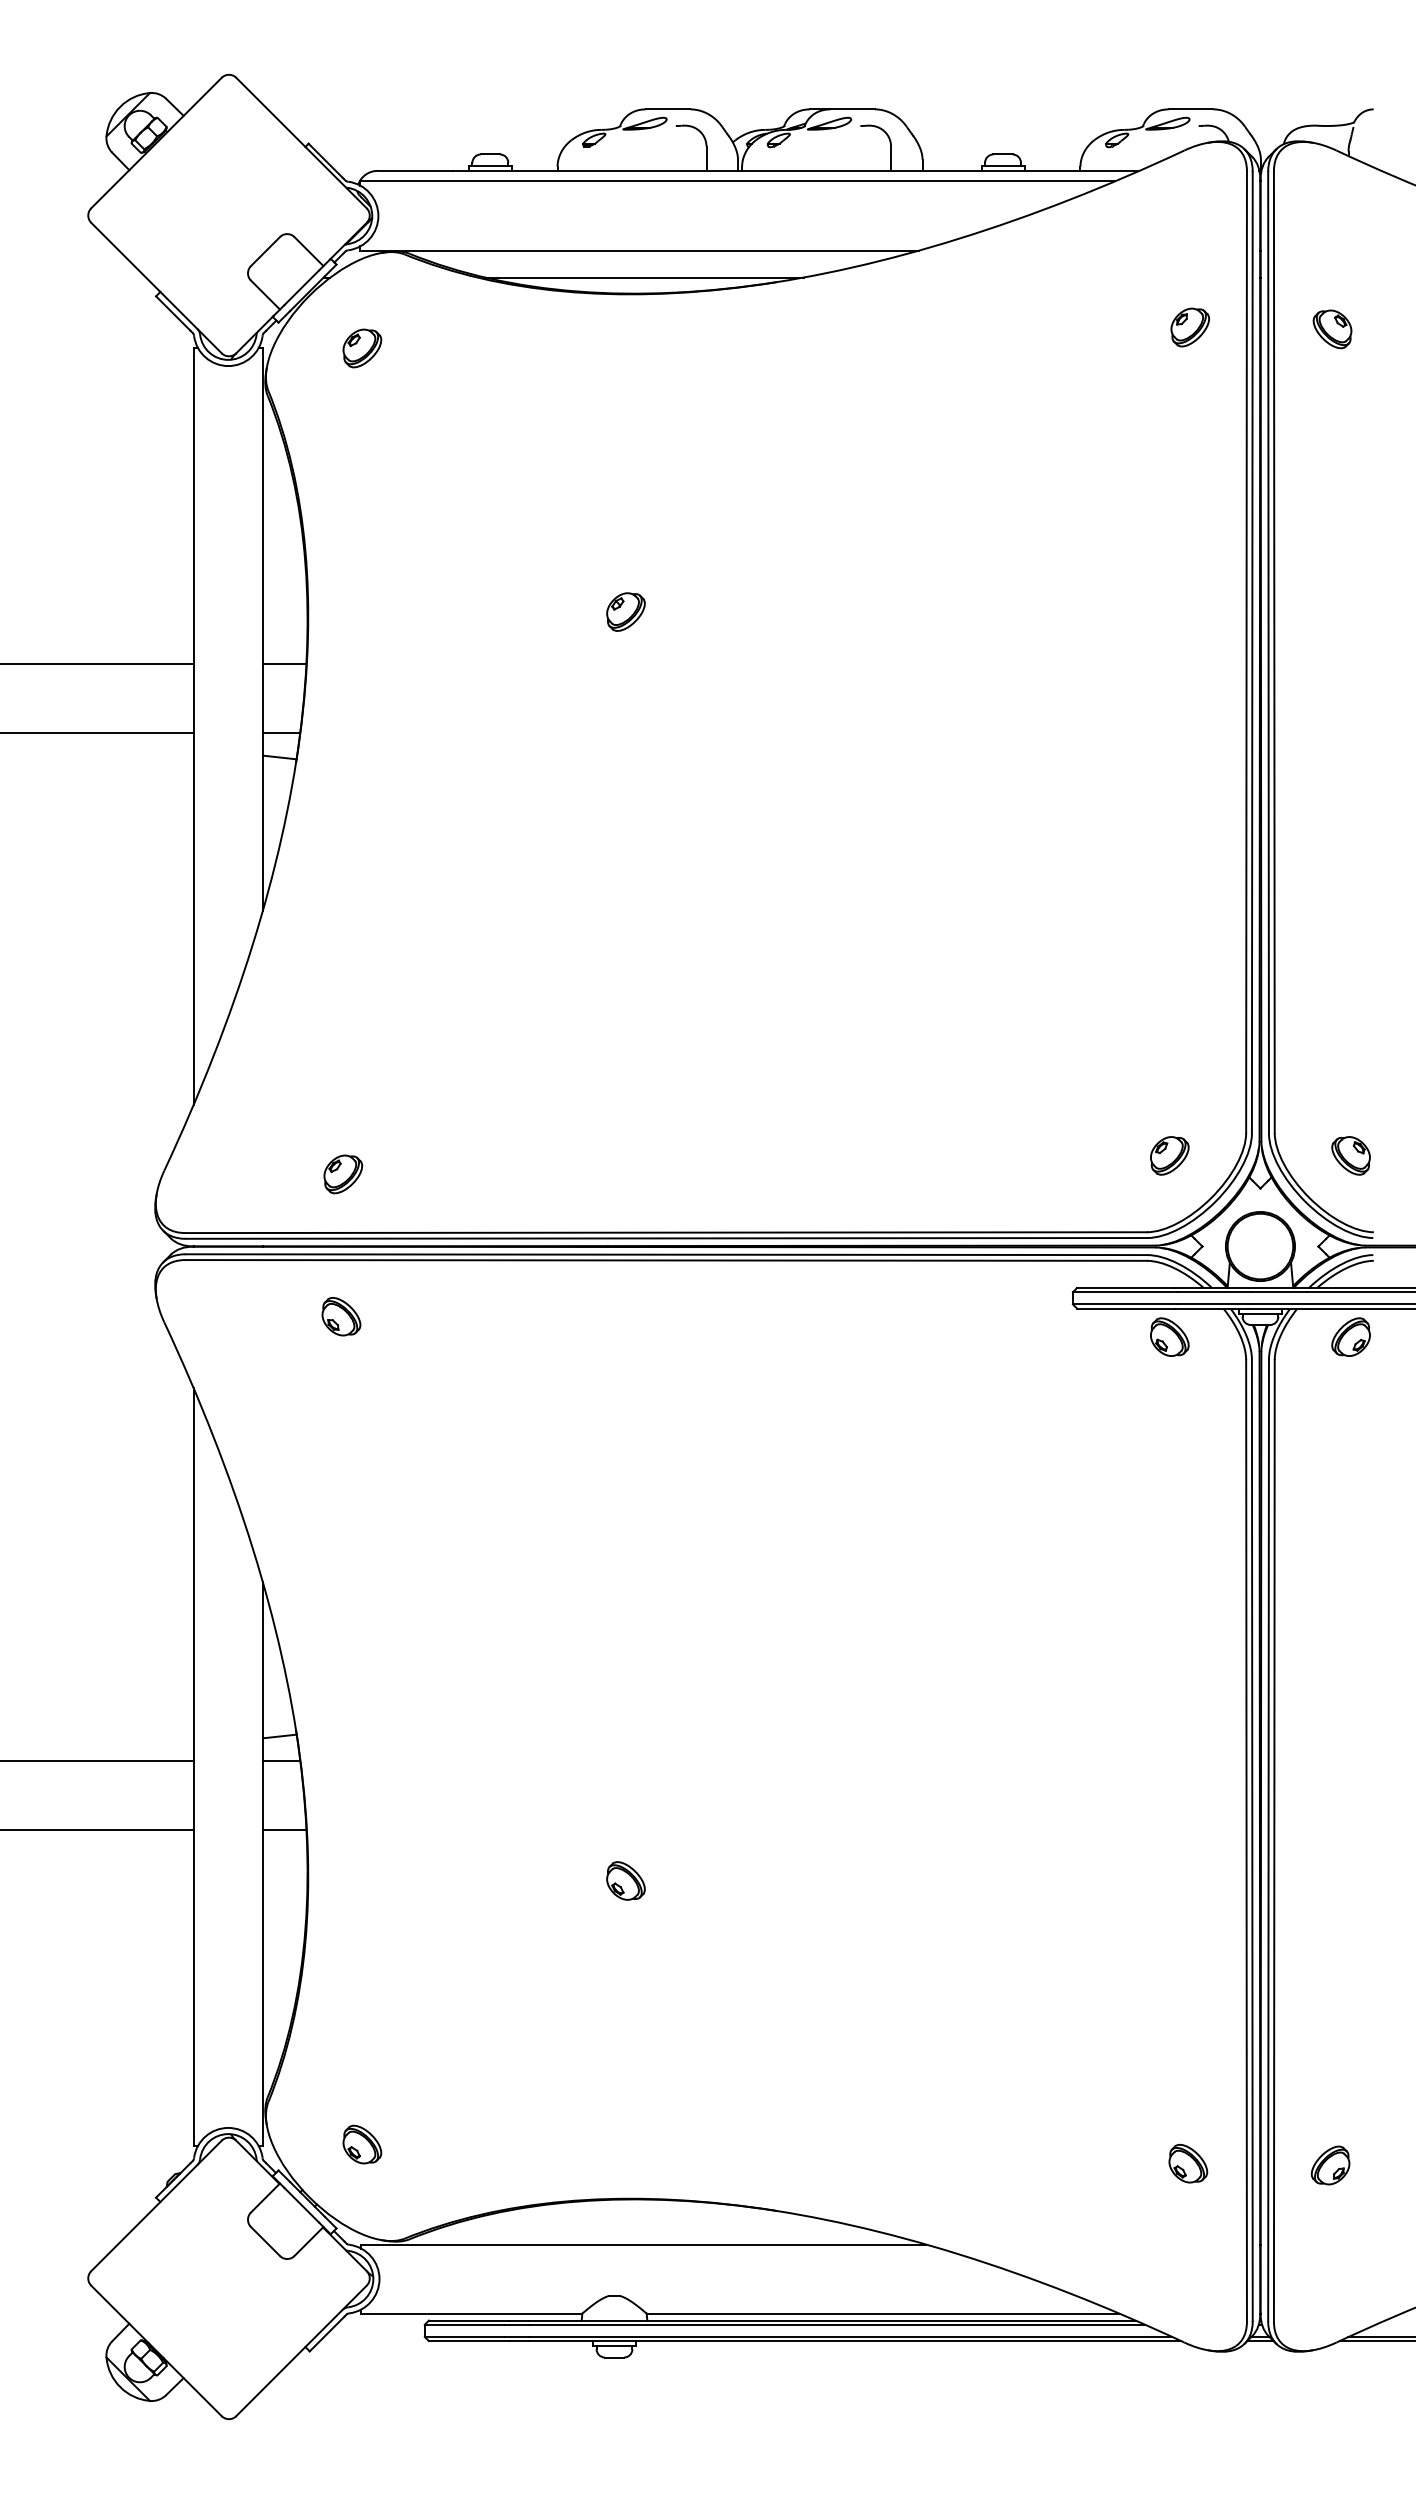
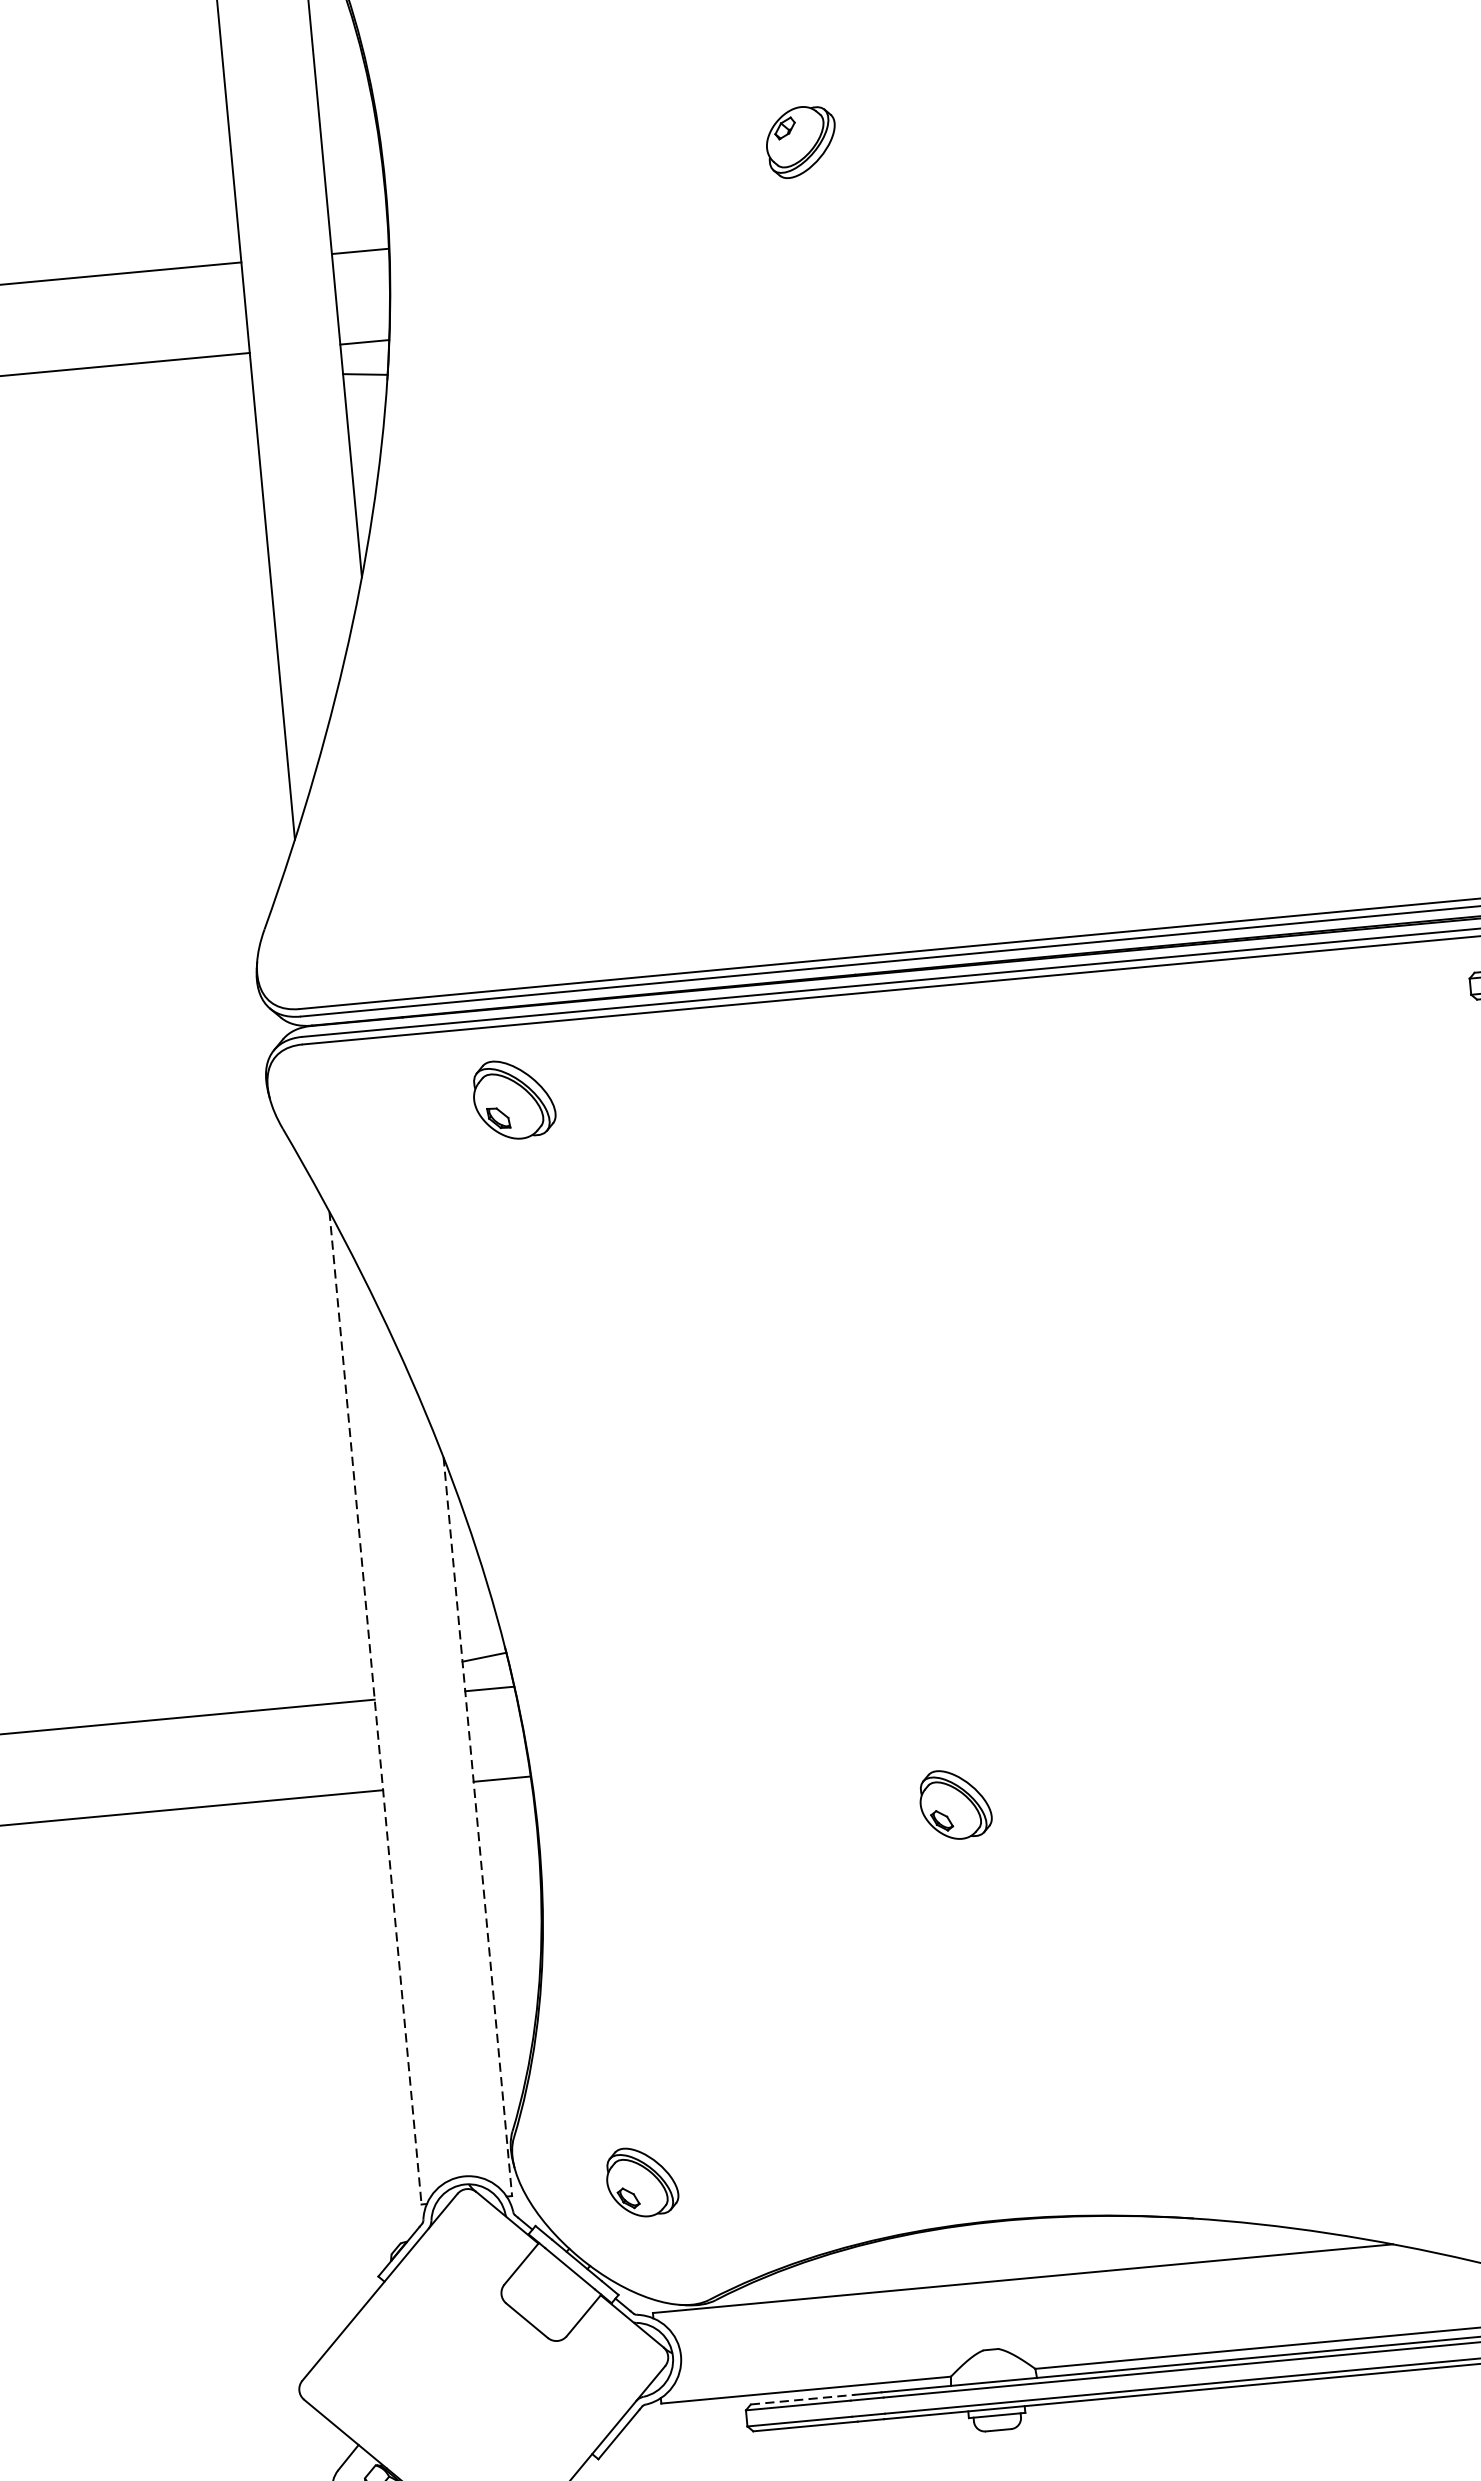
part: (625, 611) -> (800, 141), size x1.4
part: (343, 1174) -> (499, 913), removed
part: (341, 1316) -> (514, 1099), size x1.6
line: (193, 1767) -> (375, 1708), solid -> dashed
line: (262, 1864) -> (477, 1827), solid -> dashed
part: (625, 1880) -> (954, 1803), size x1.4
part: (362, 2144) -> (642, 2181), size x1.4
line: (468, 2320) -> (802, 2399), solid -> dashed

